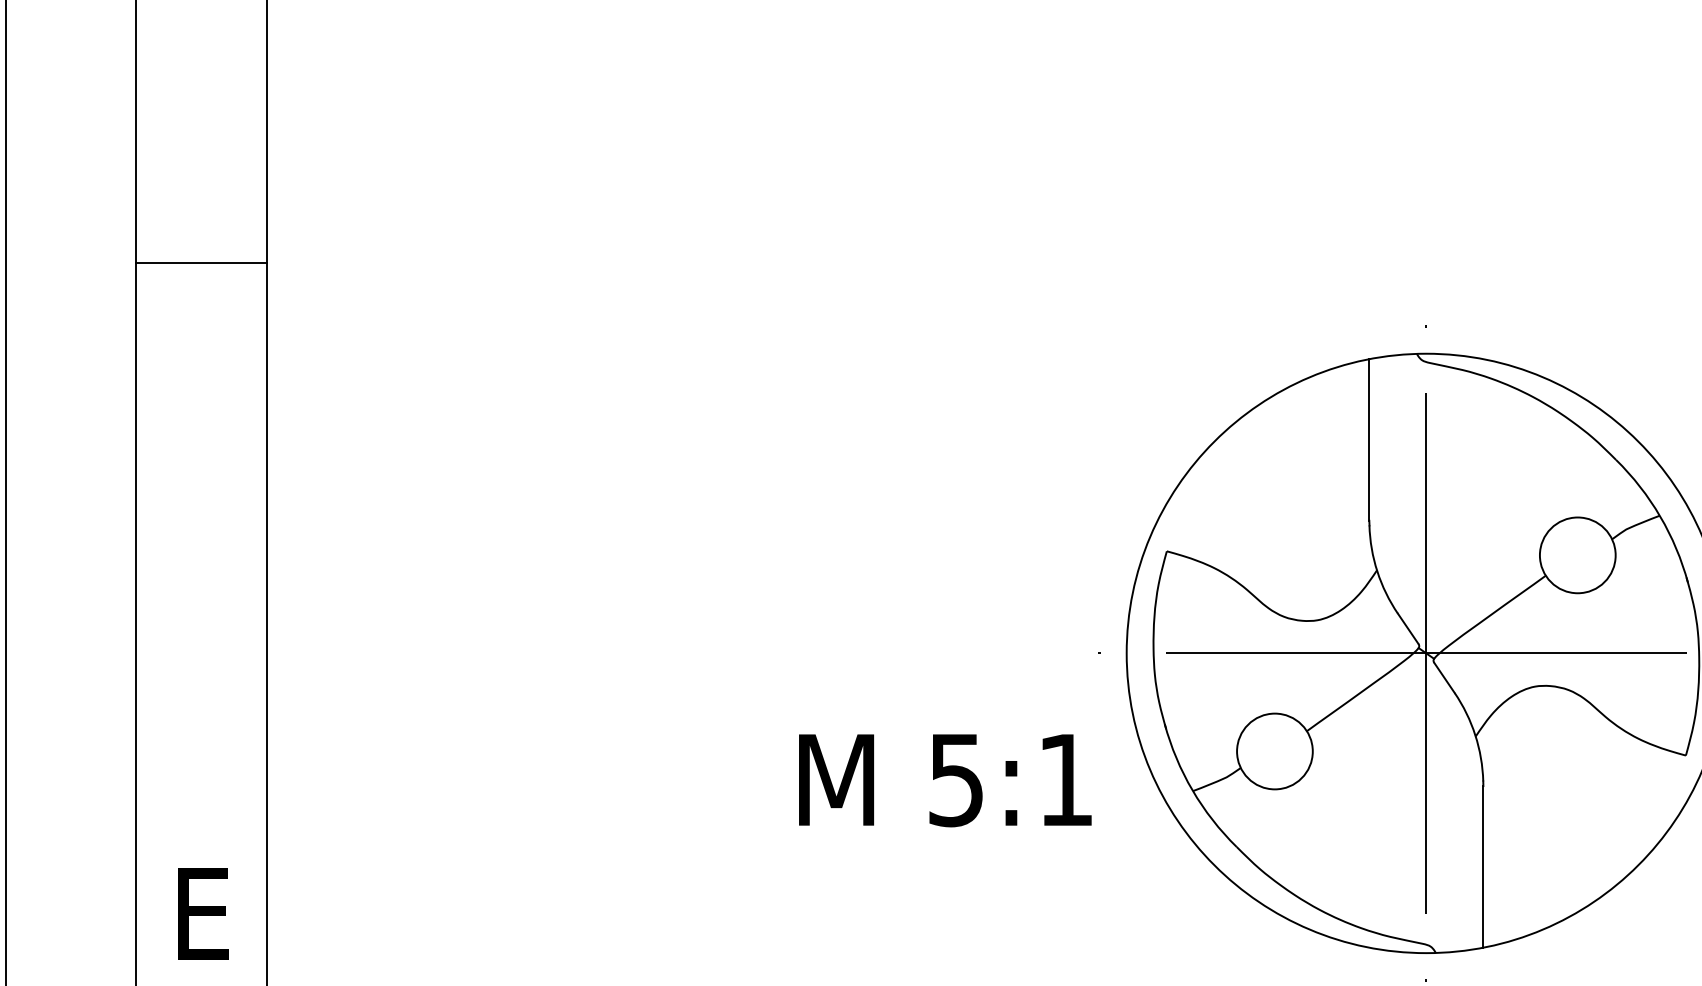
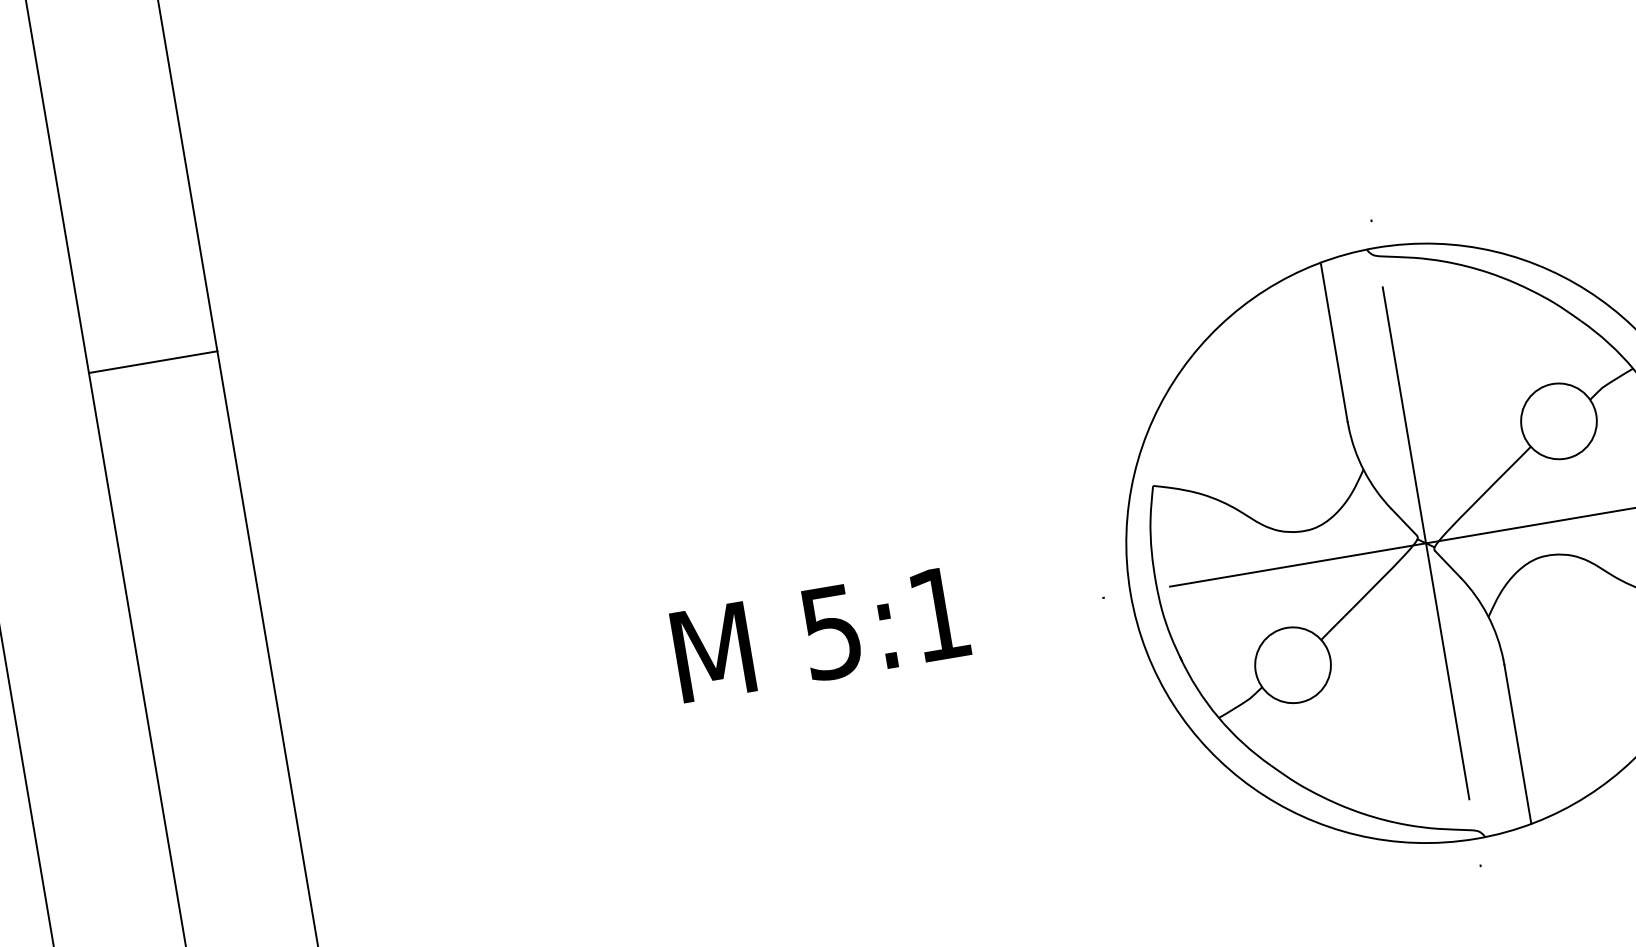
text: (945, 780) -> (820, 634), moved

